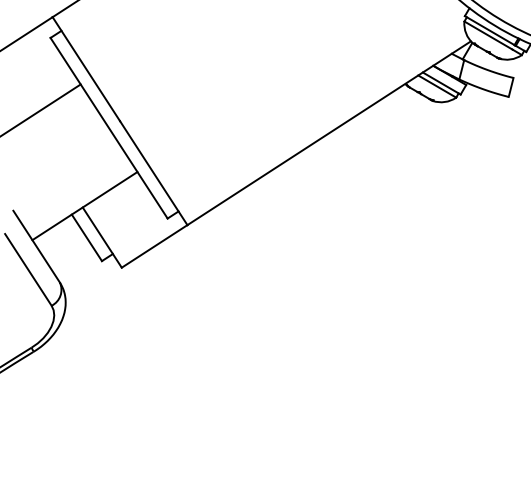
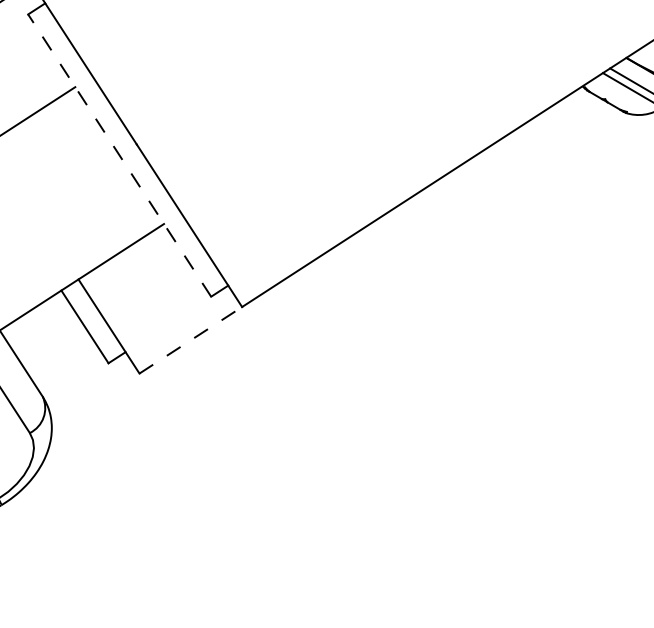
line: (109, 128) -> (120, 155), solid -> dashed
line: (155, 246) -> (192, 340), solid -> dashed

